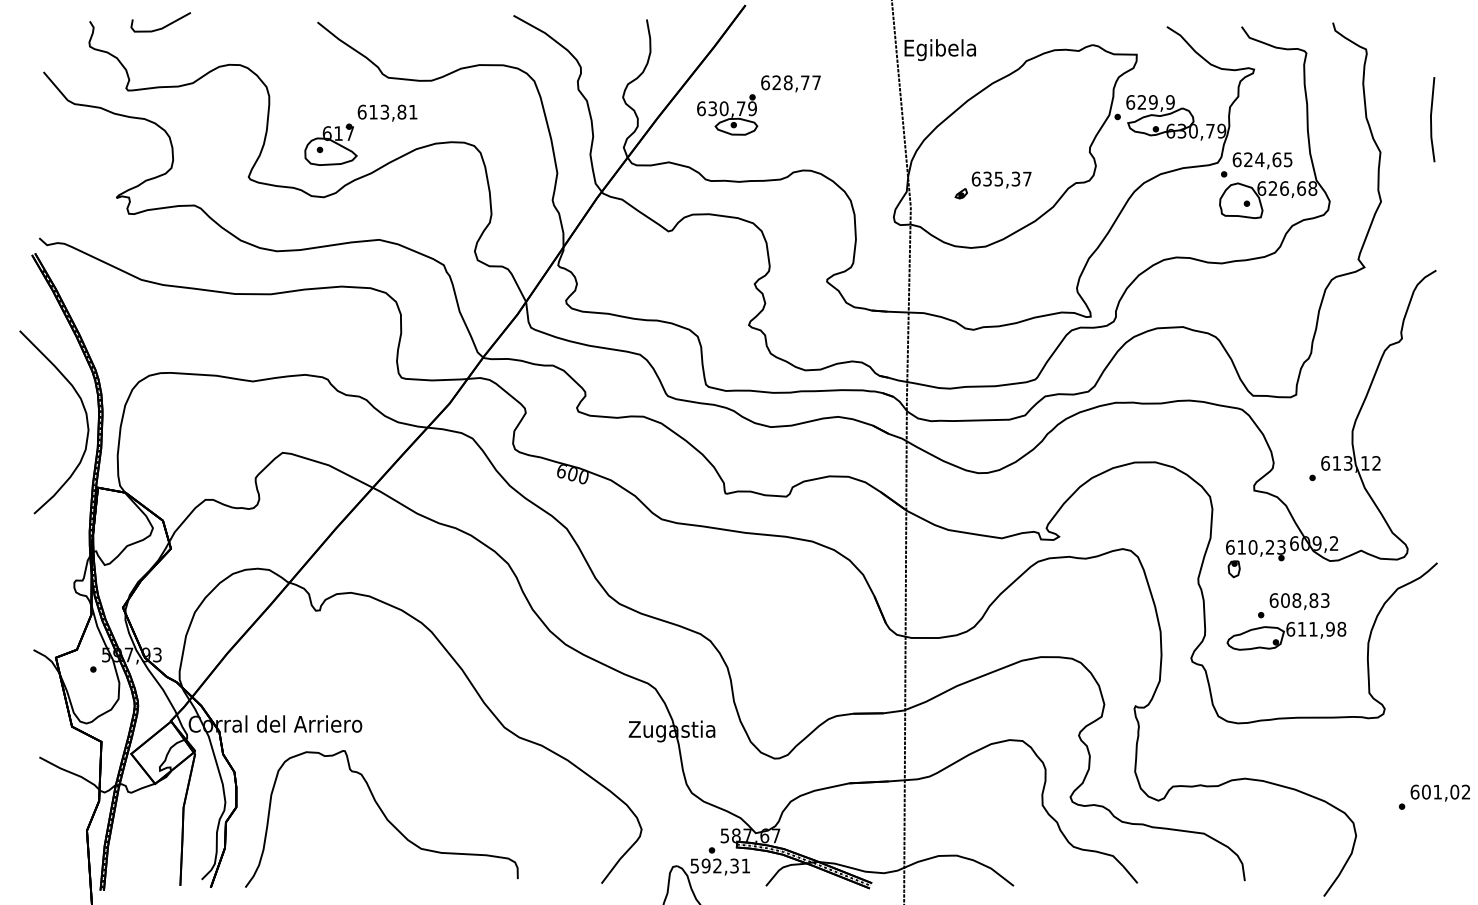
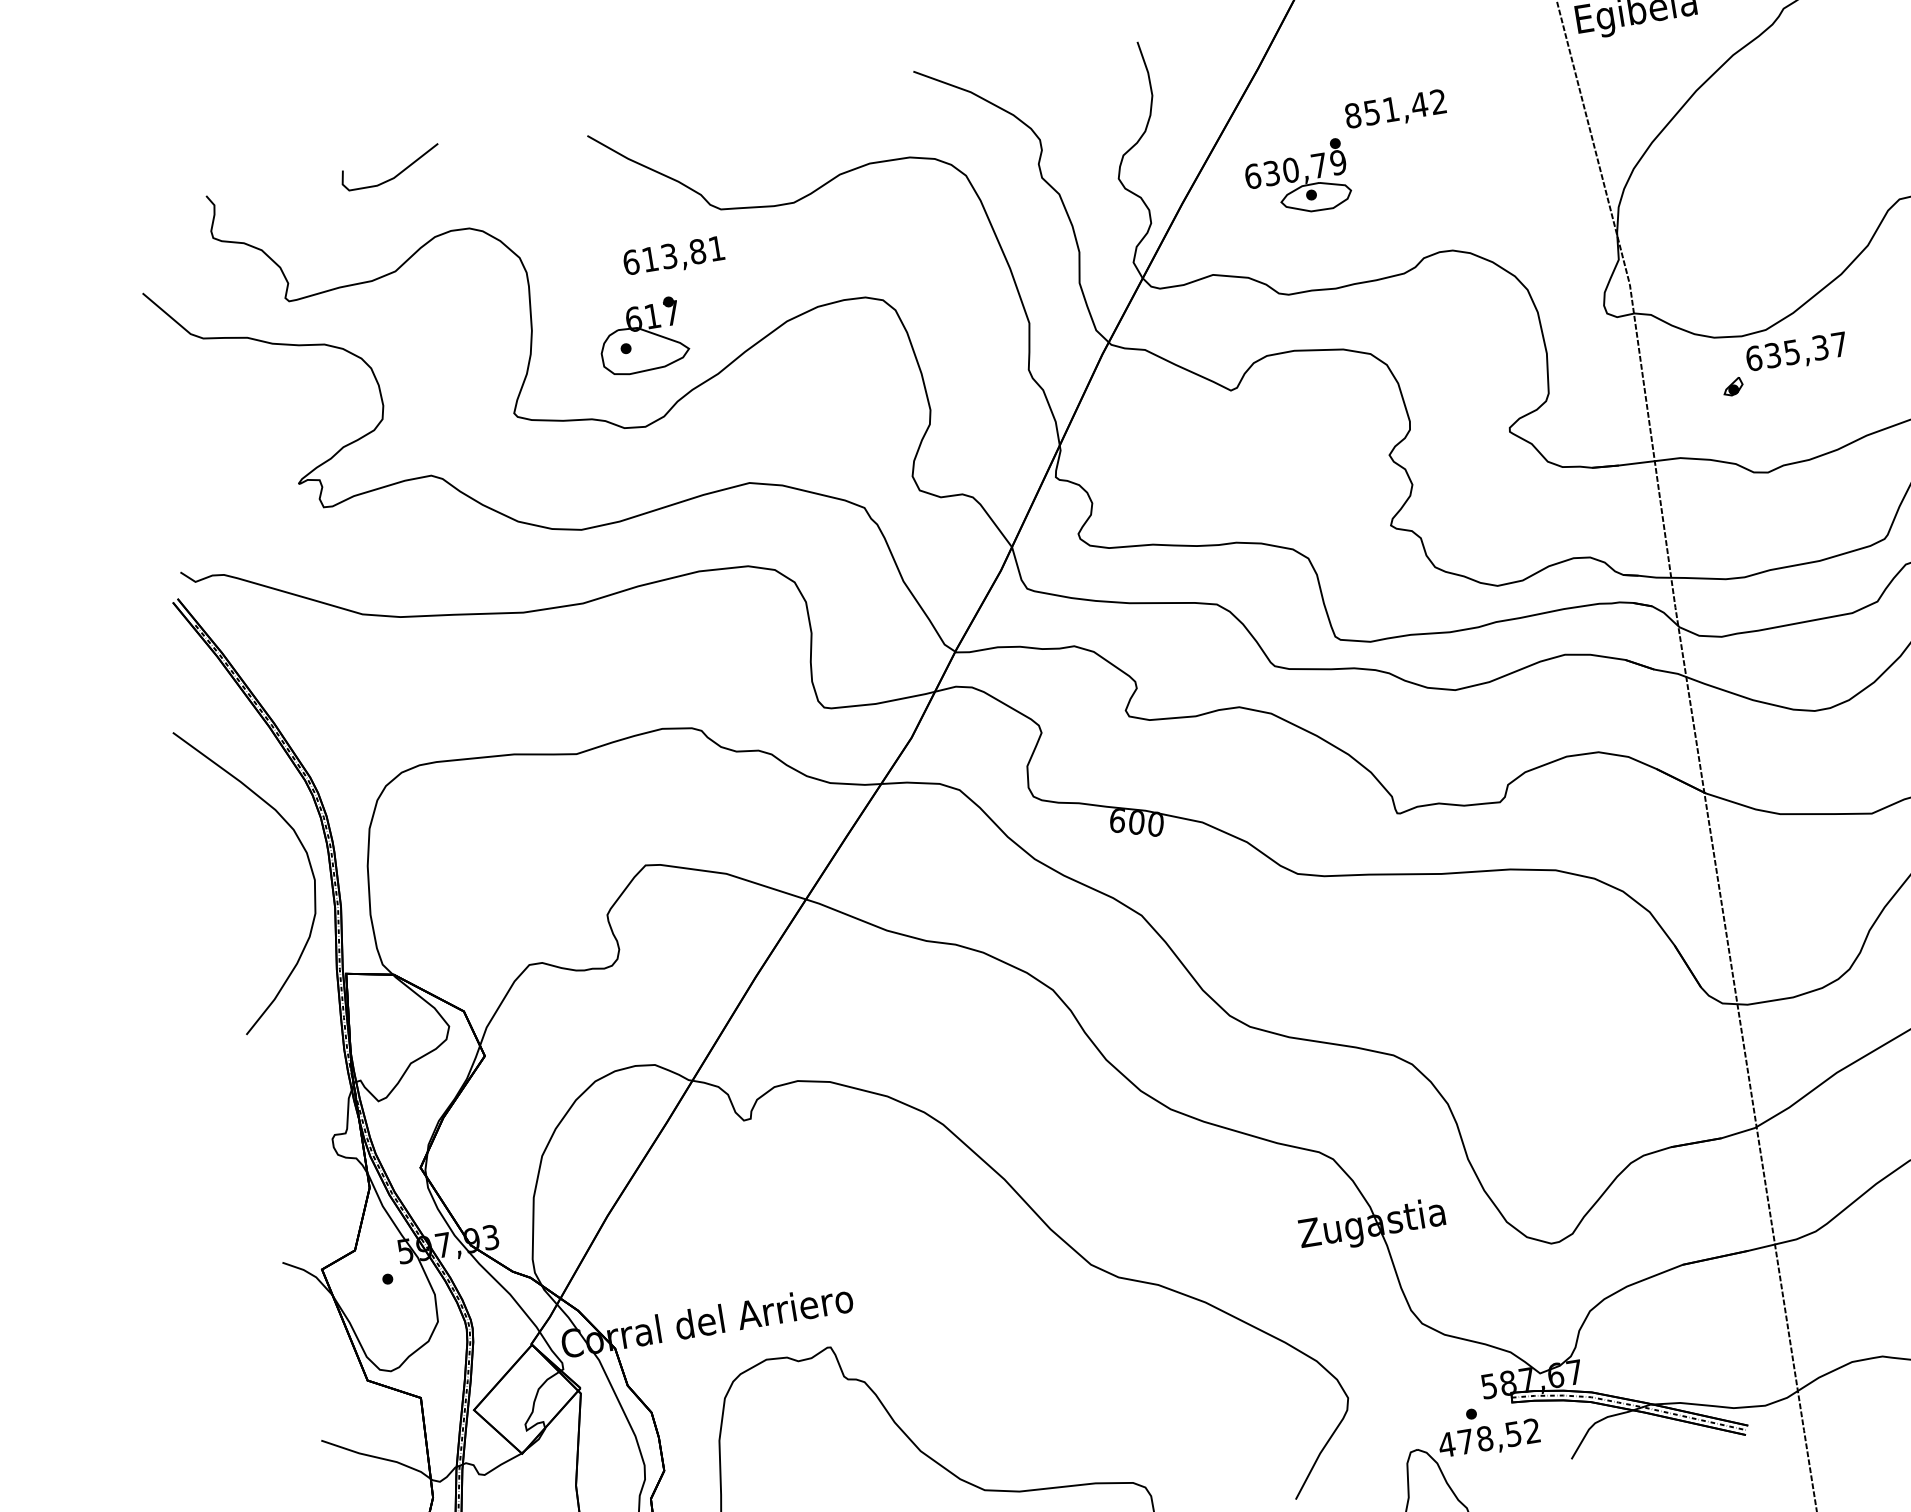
curve: (163, 26) -> (396, 174), moved
text: (790, 82) -> (1394, 108), 628,77 -> 851,42
text: (387, 112) -> (673, 256), moved
part: (992, 185) -> (1783, 364), moved
text: (719, 865) -> (1488, 1437), 592,31 -> 478,52

